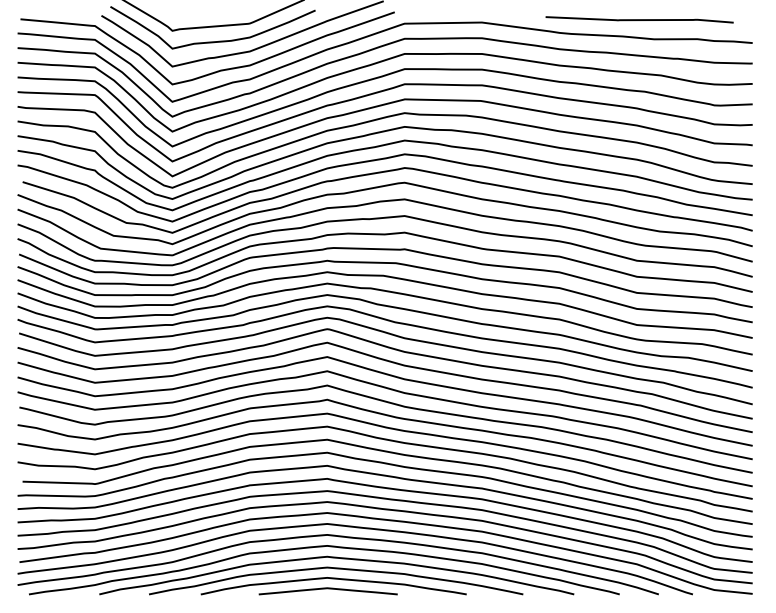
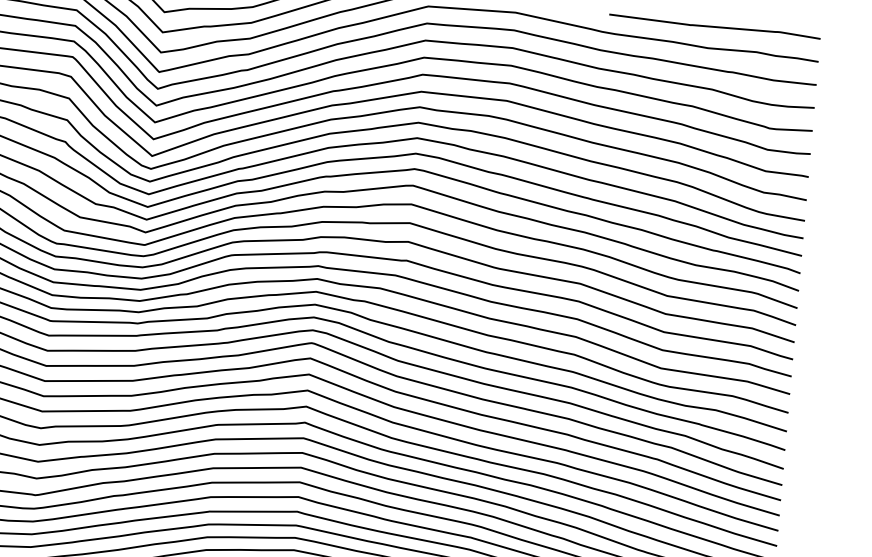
curve: (639, 19) -> (714, 26), moved

